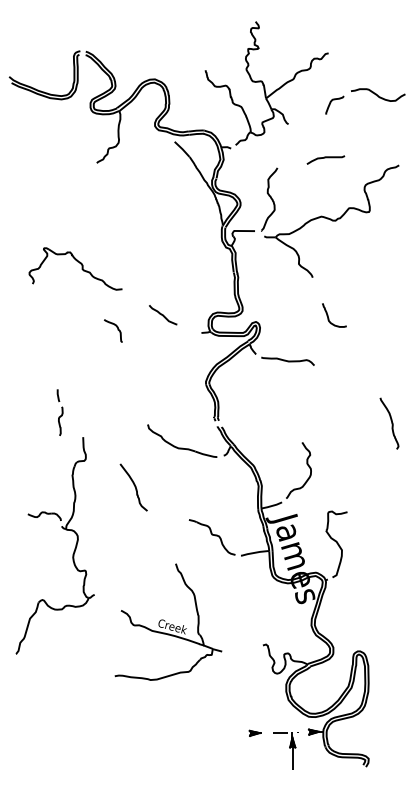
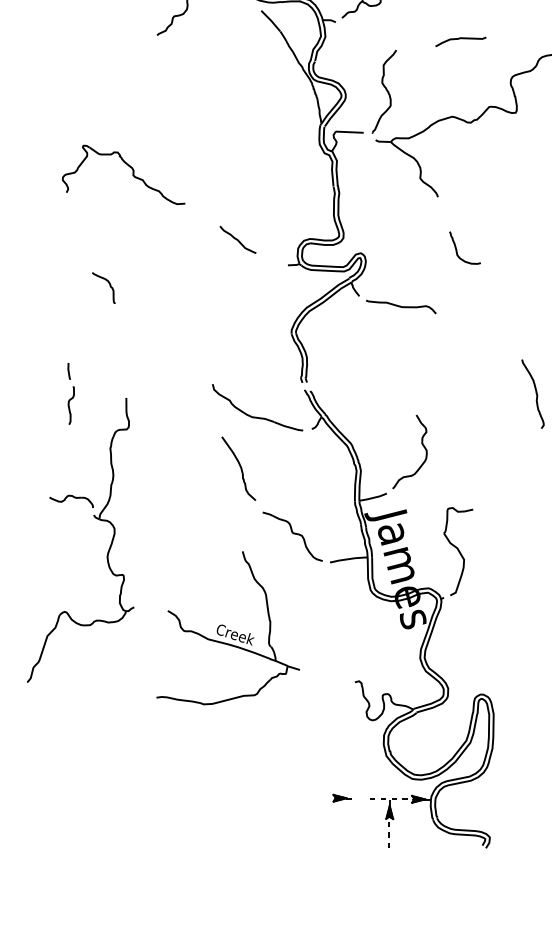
curve: (117, 330) -> (109, 287), moved
part: (59, 412) -> (69, 393), moved
curve: (134, 487) -> (239, 468), moved
part: (168, 621) -> (230, 627), moved

